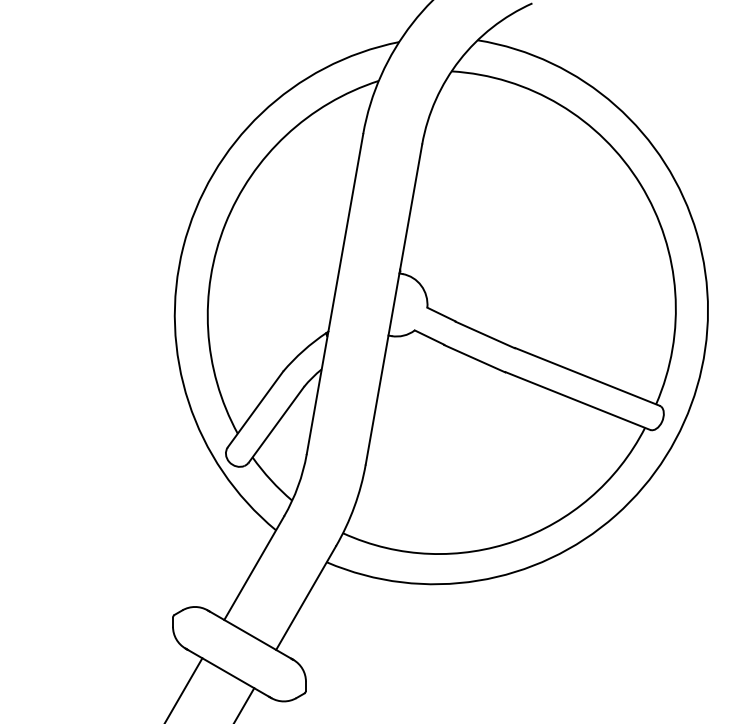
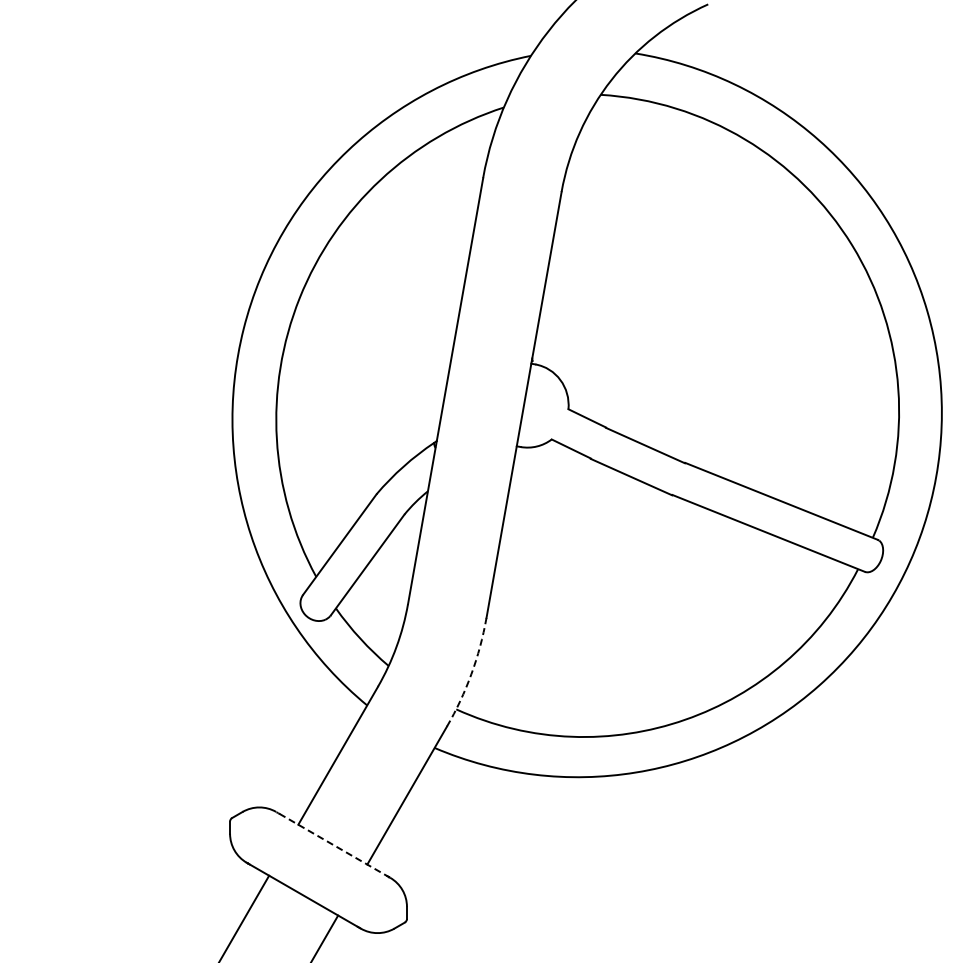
arc: (354, 507) -> (471, 674), solid -> dashed
line: (250, 634) -> (333, 844), solid -> dashed

